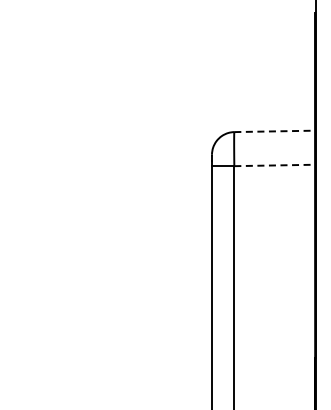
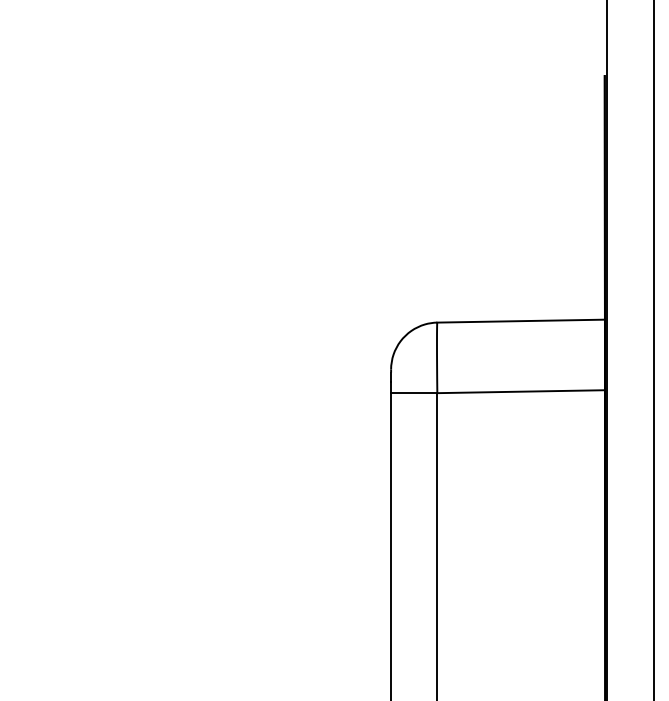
line: (275, 131) -> (522, 321), dashed -> solid
line: (275, 165) -> (522, 391), dashed -> solid

